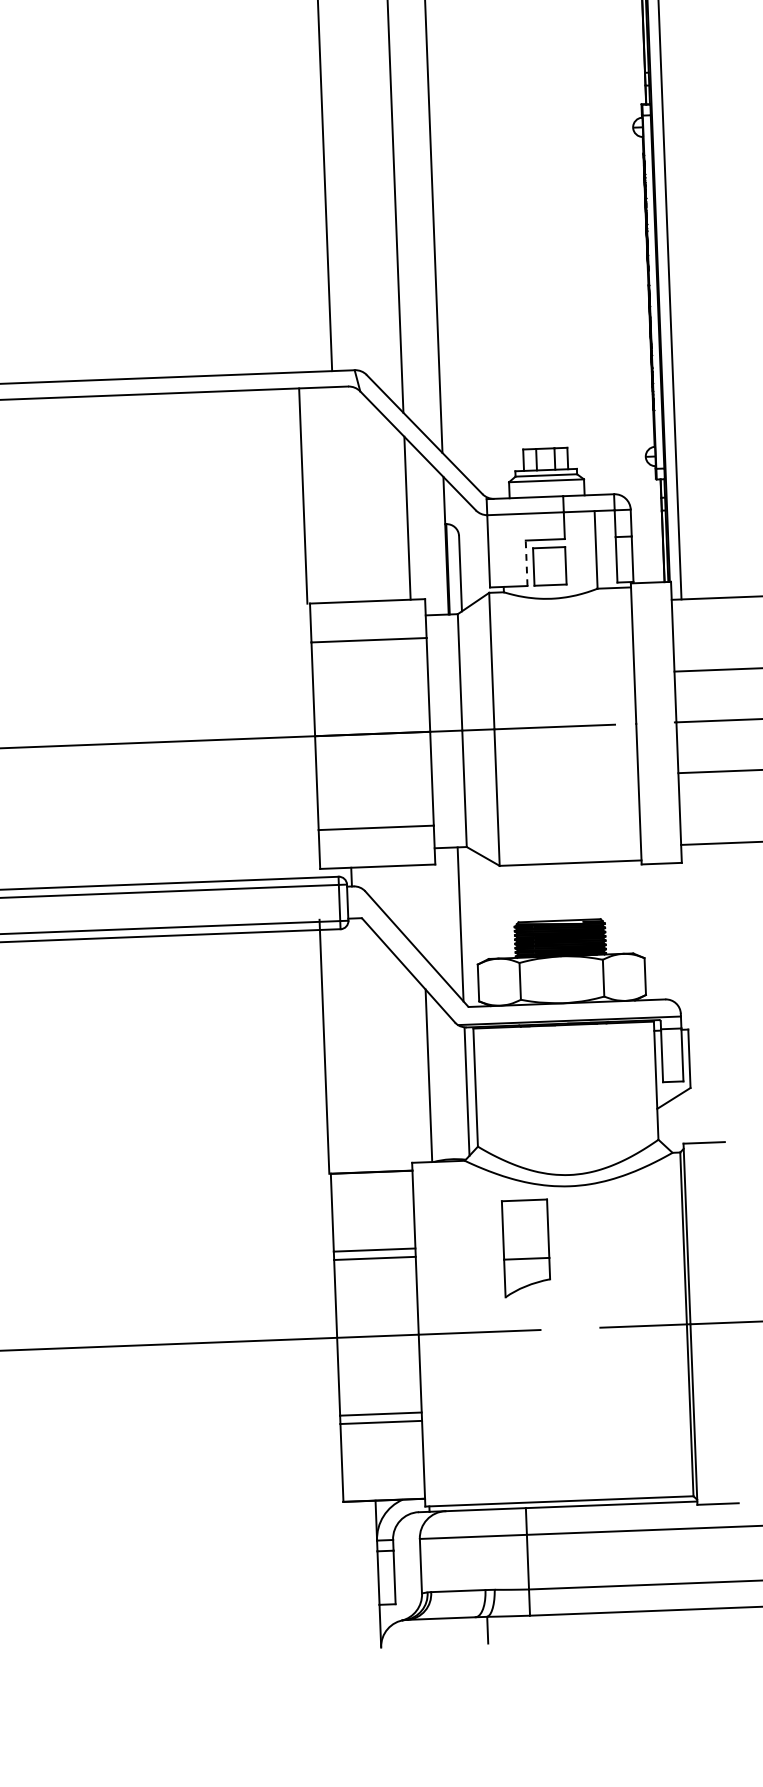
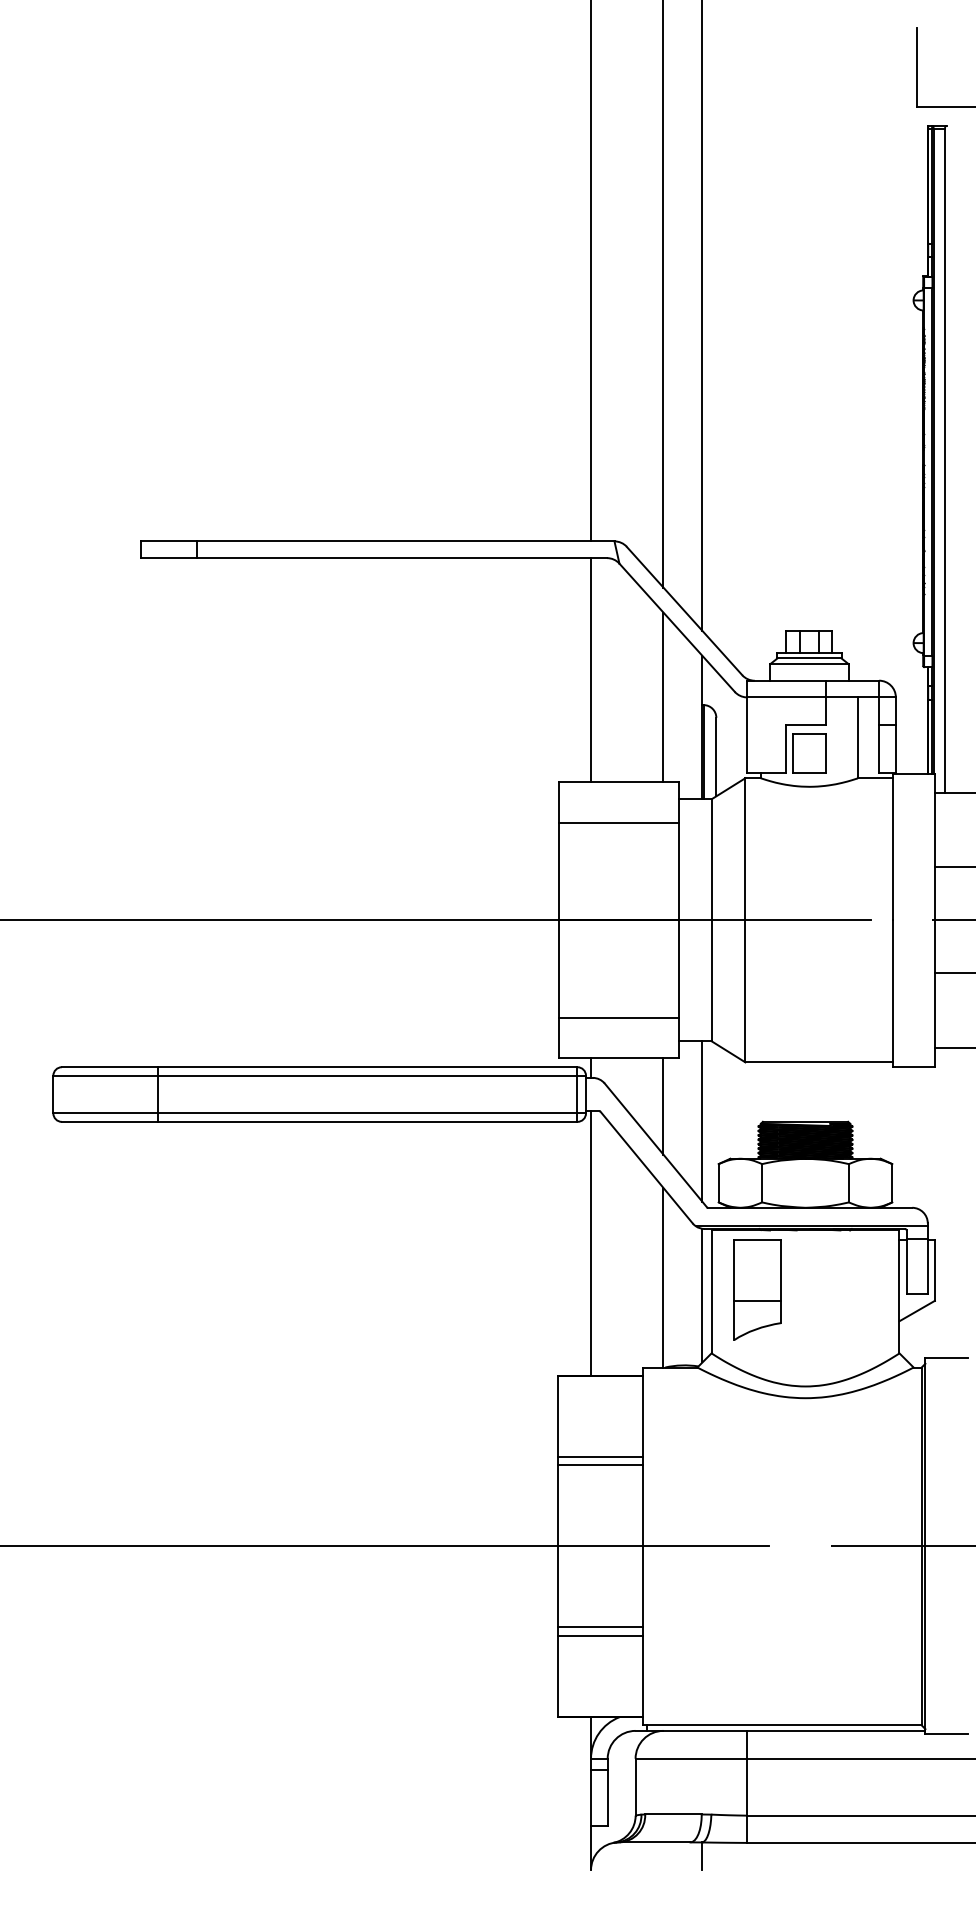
line: (303, 496) -> (591, 670), moved
line: (526, 562) -> (785, 748), dashed -> solid
line: (422, 911) -> (663, 1106), added
line: (324, 1046) -> (591, 1243), moved
part: (526, 1247) -> (757, 1289), moved

